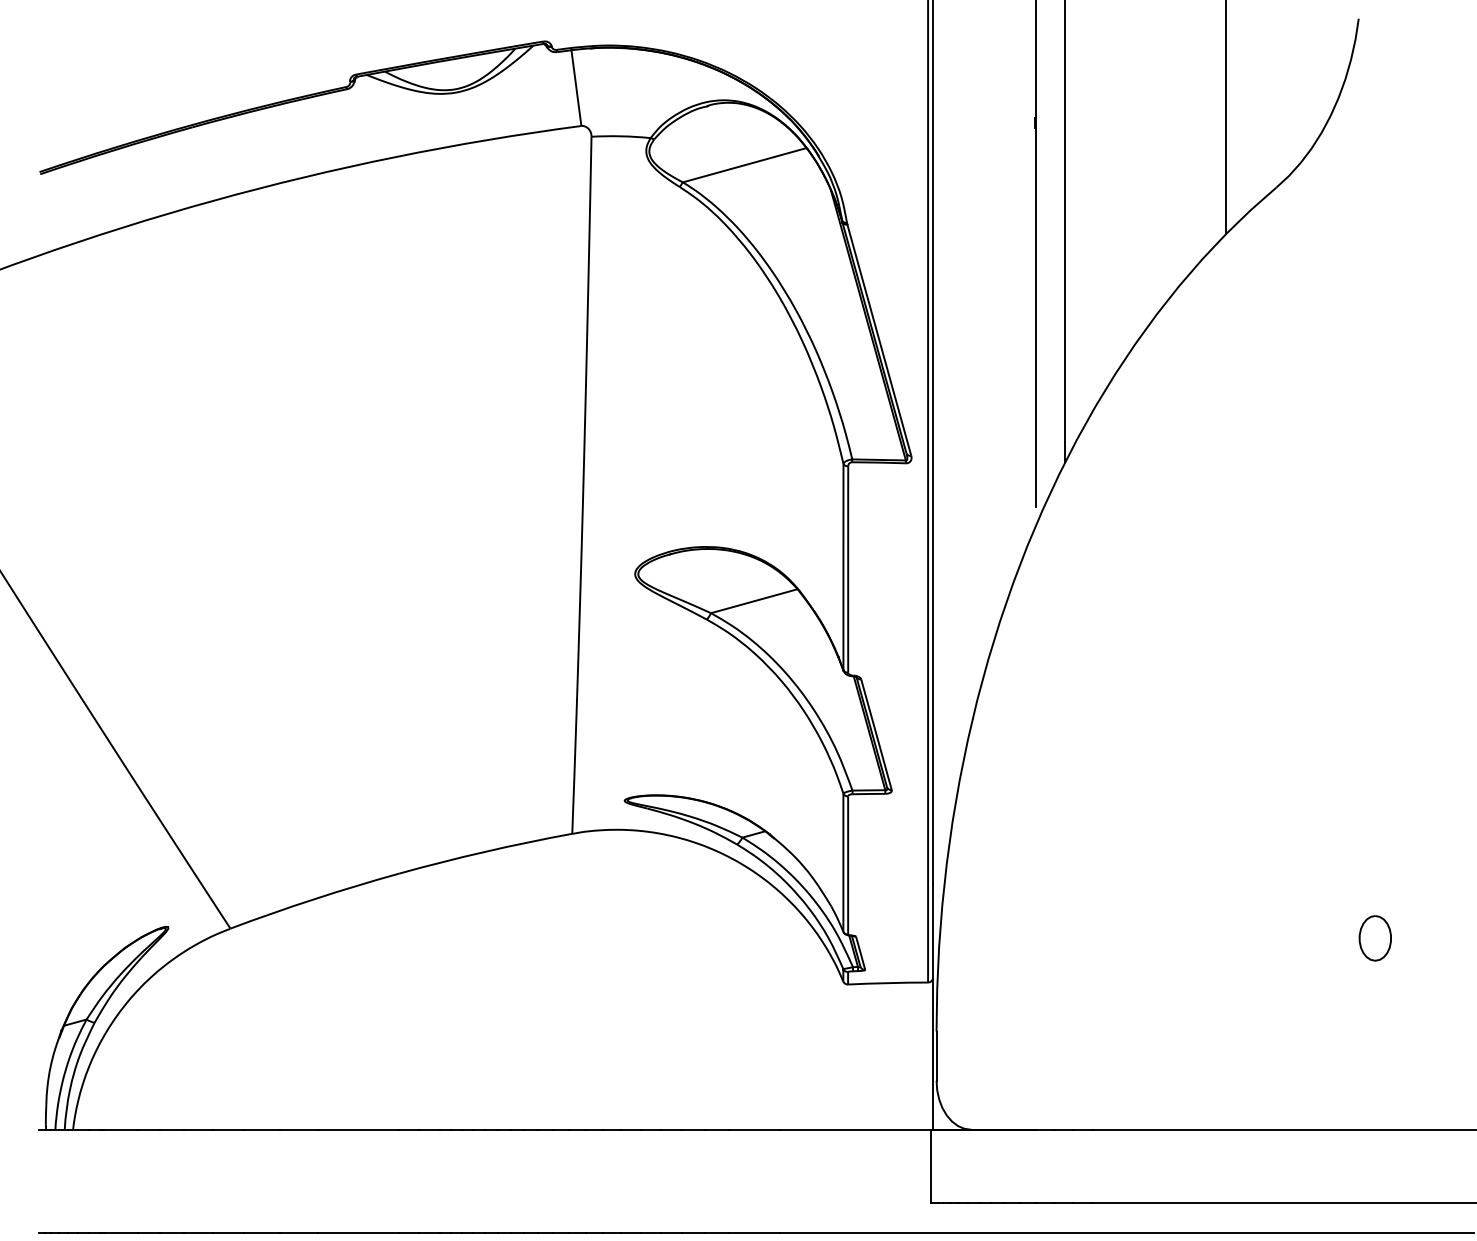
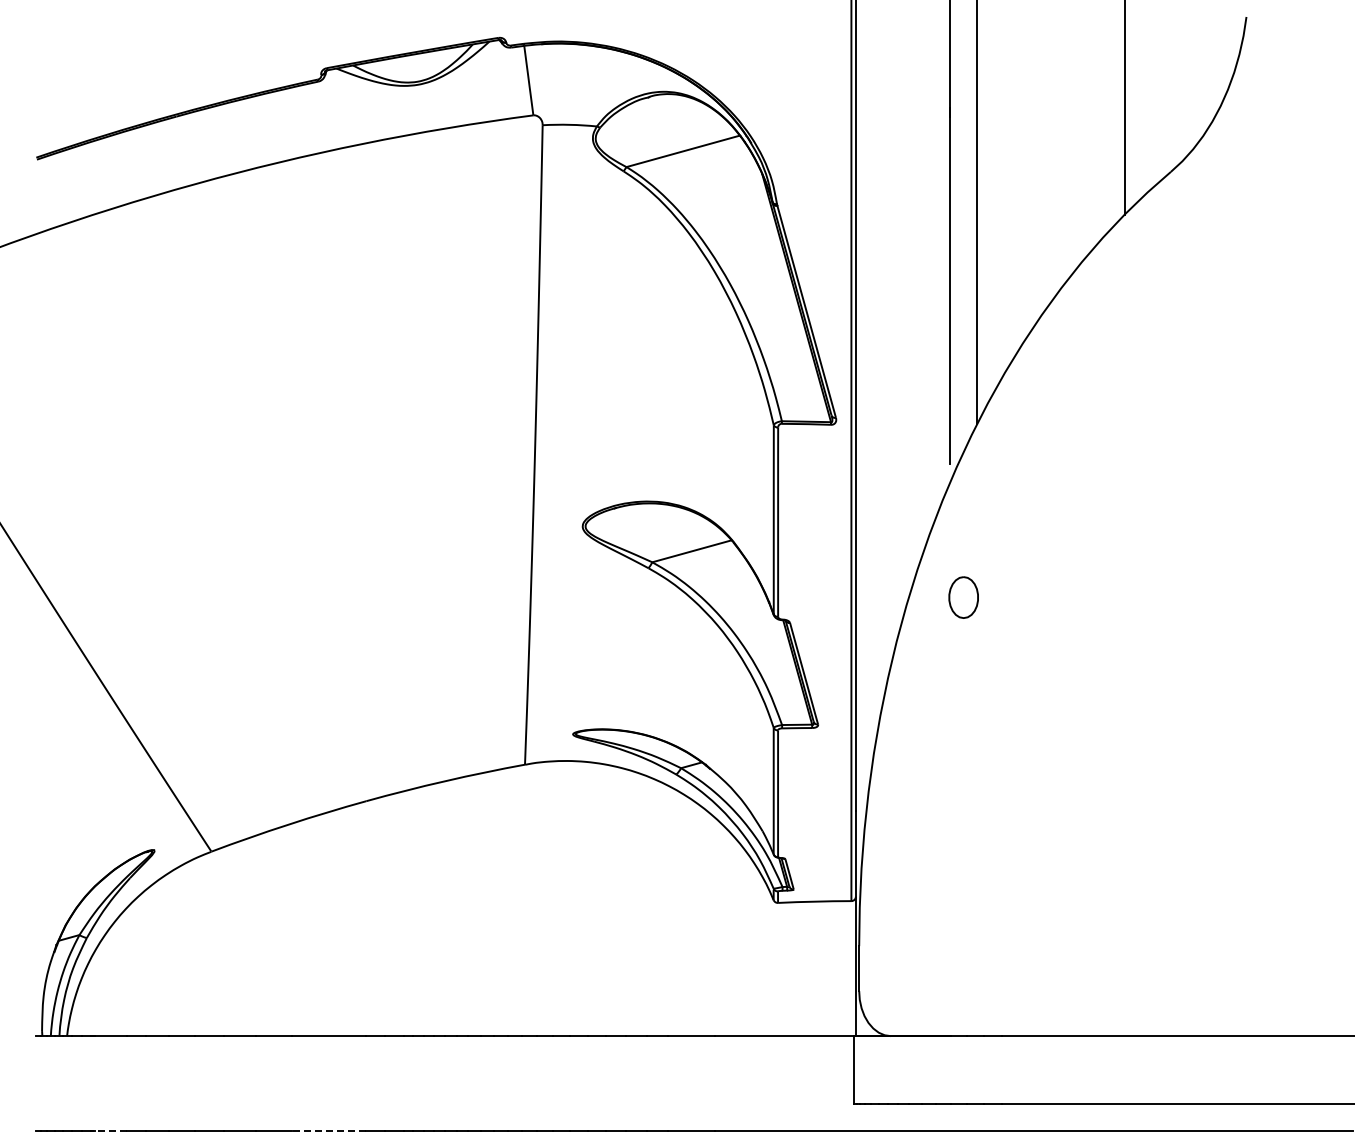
part: (1375, 938) -> (963, 597), moved
line: (120, 1232) -> (110, 1130), solid -> dashed
line: (358, 1232) -> (328, 1130), solid -> dashed

